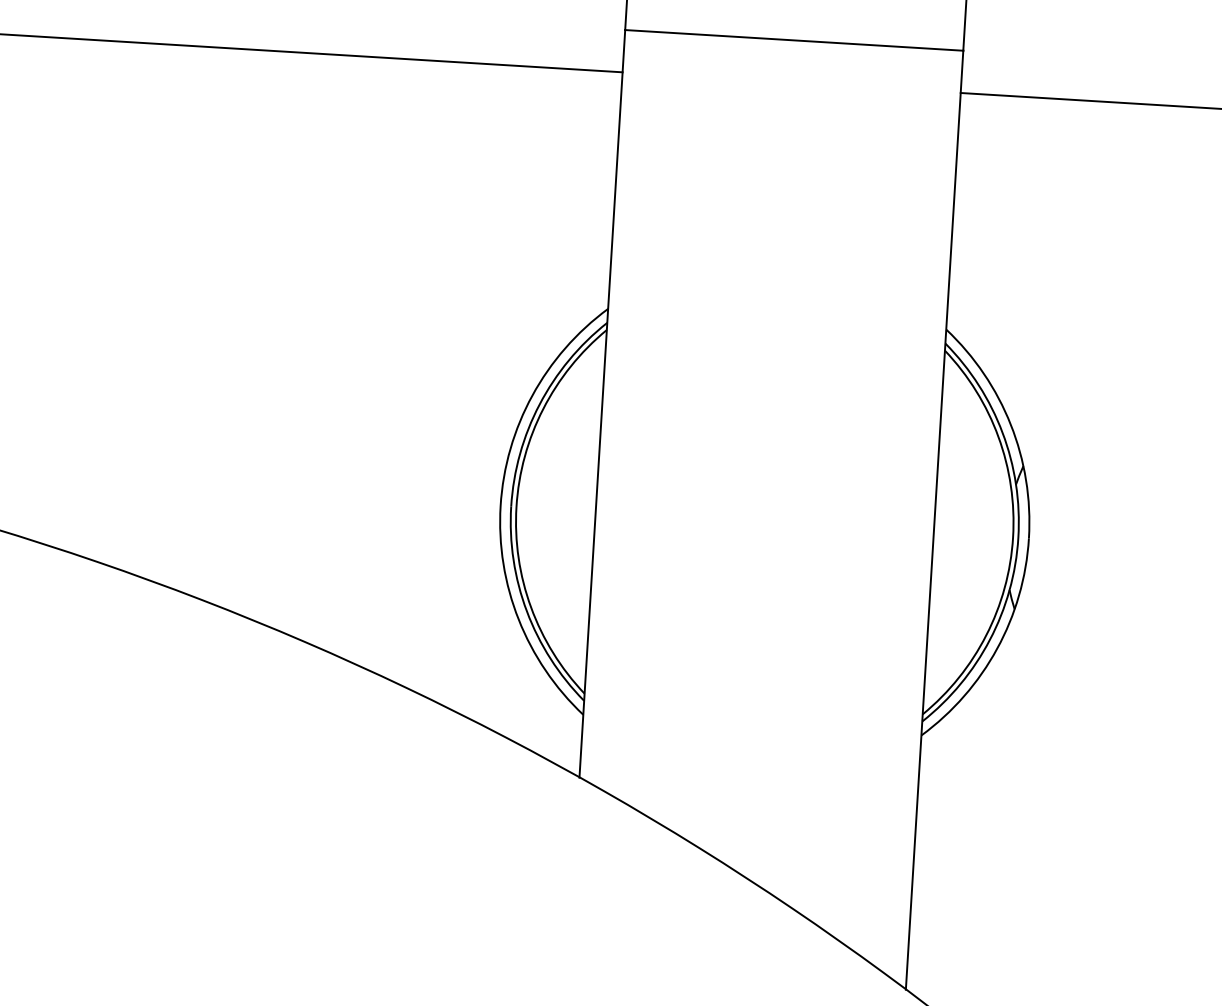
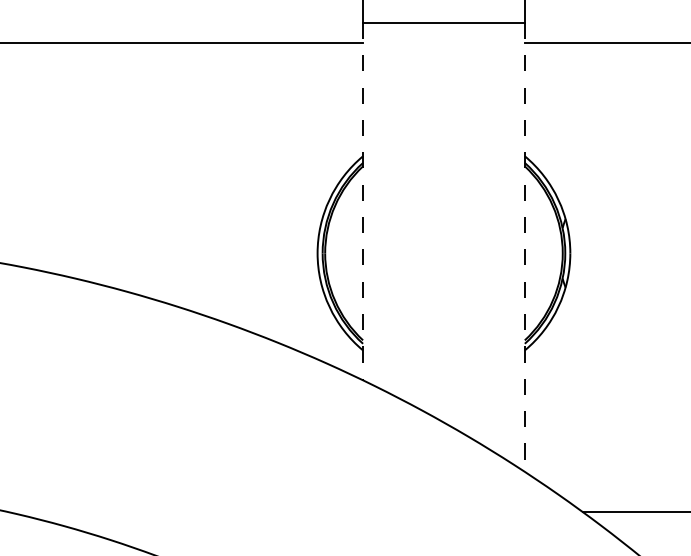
line: (603, 403) -> (363, 201), solid -> dashed
line: (933, 520) -> (524, 247), solid -> dashed

